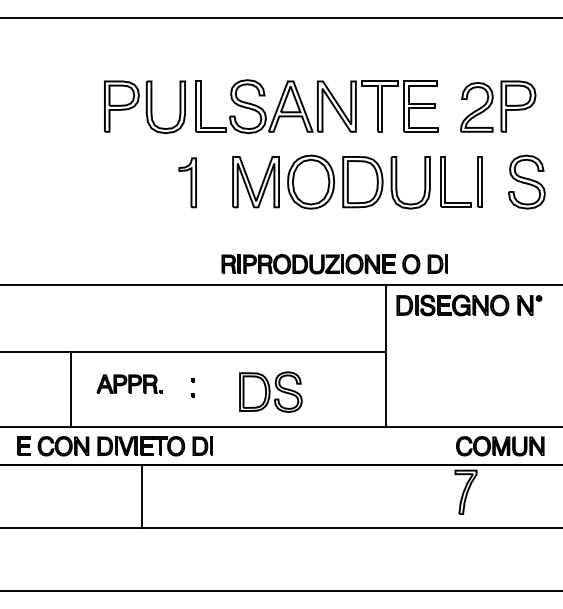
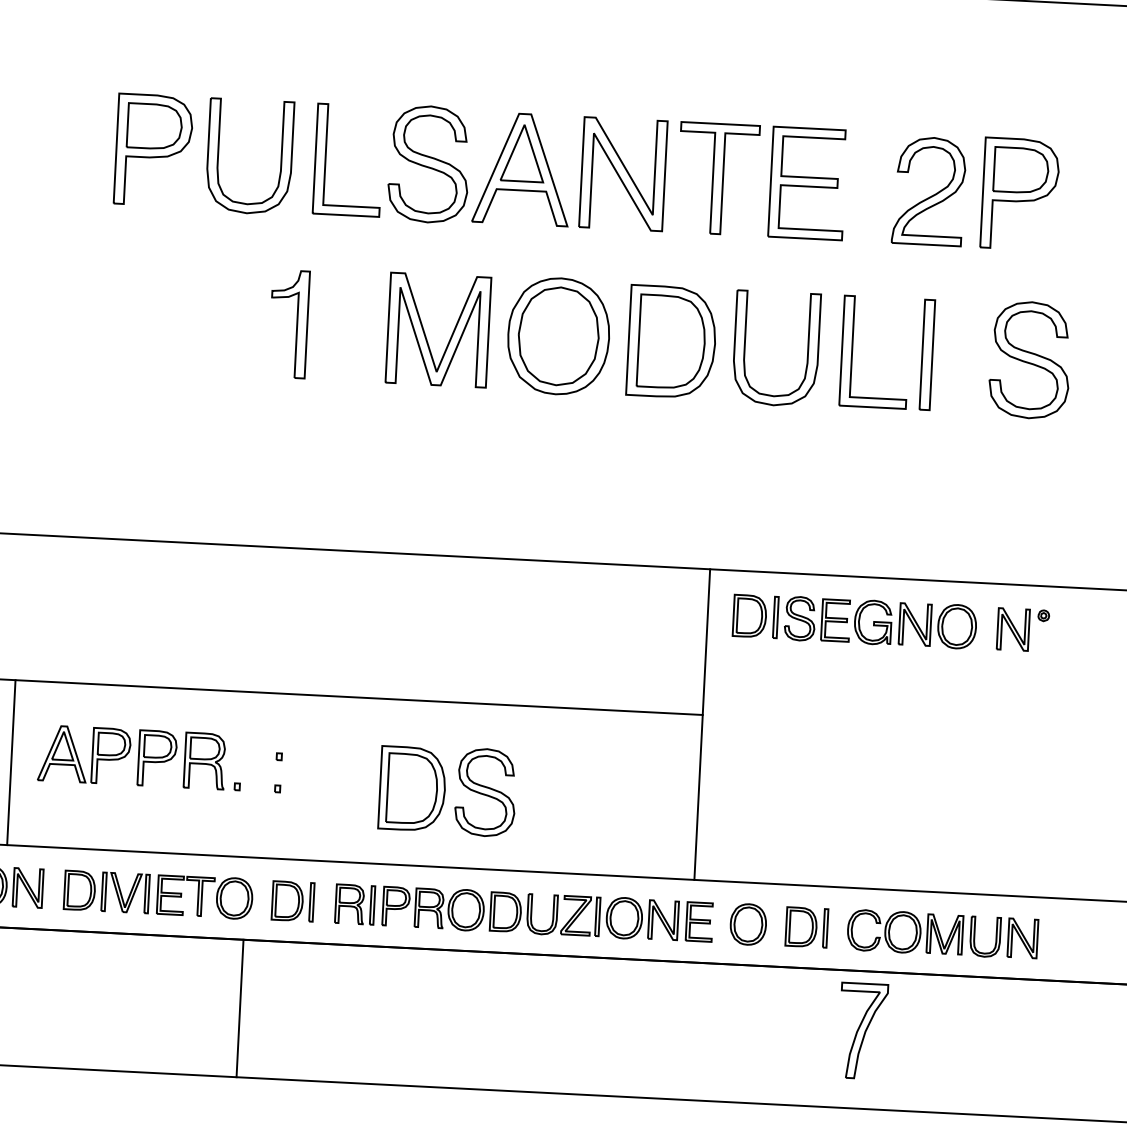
part: (334, 264) -> (580, 916), moved
part: (129, 383) -> (139, 756), size x1.43
line: (142, 495) -> (240, 1006), moved

